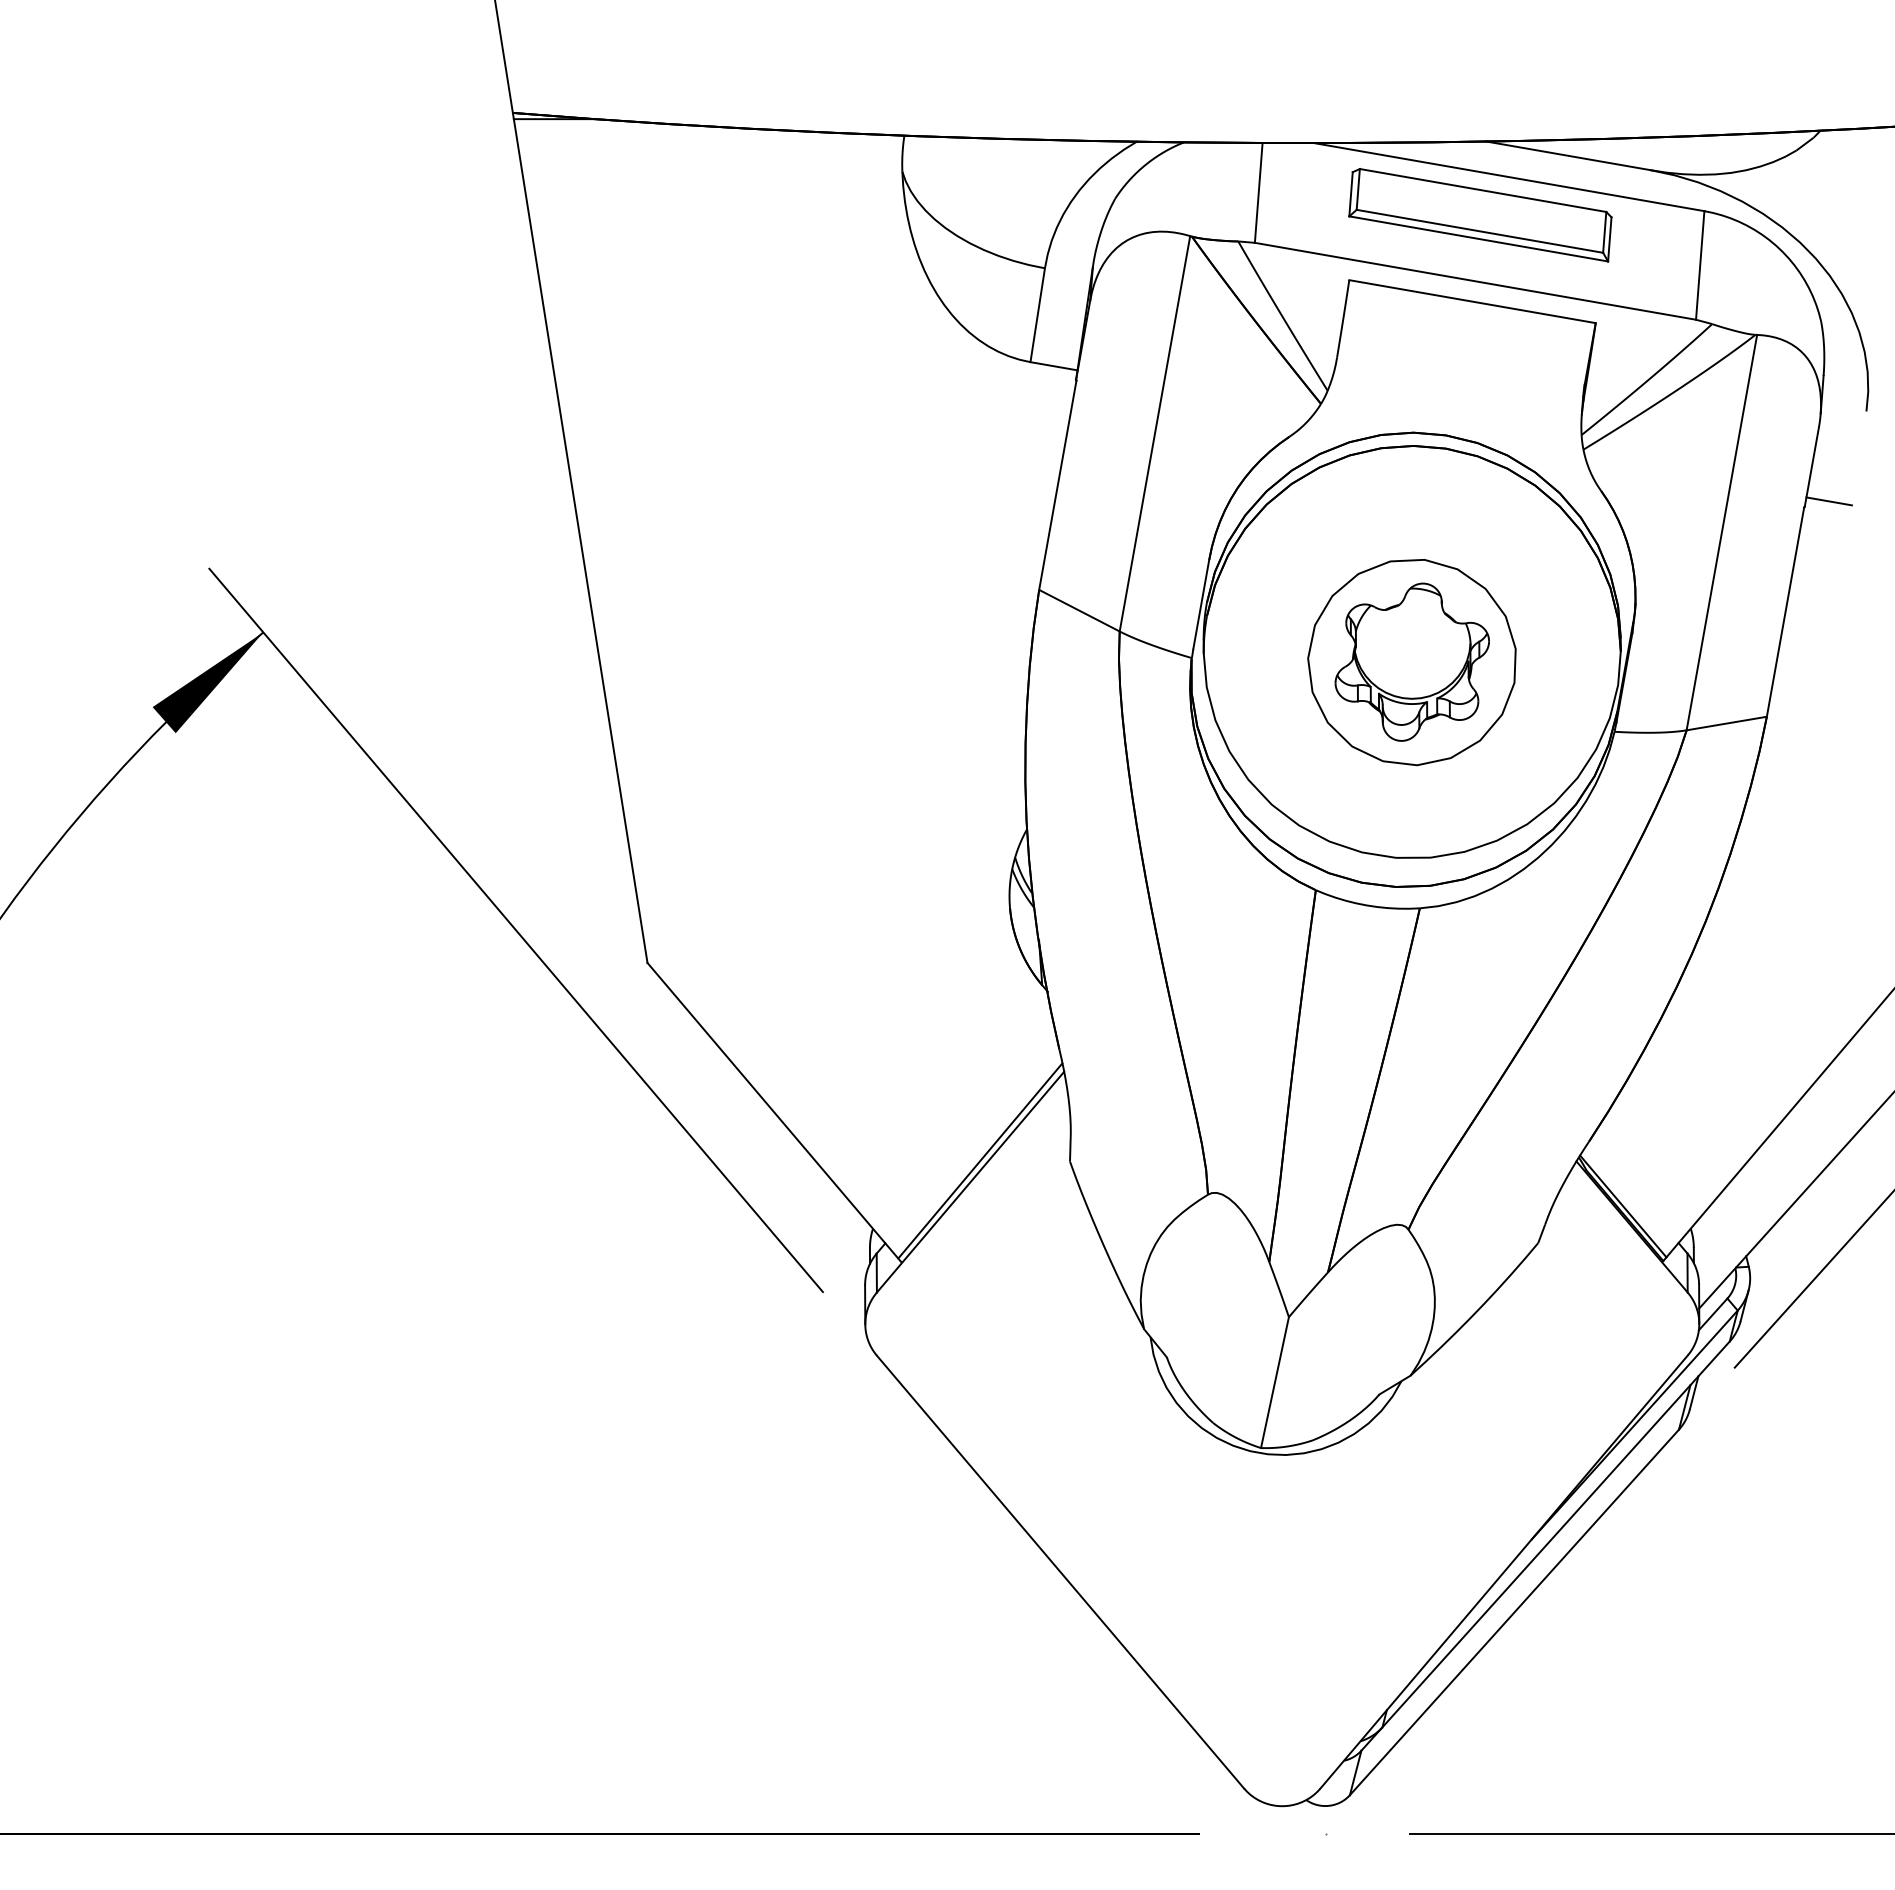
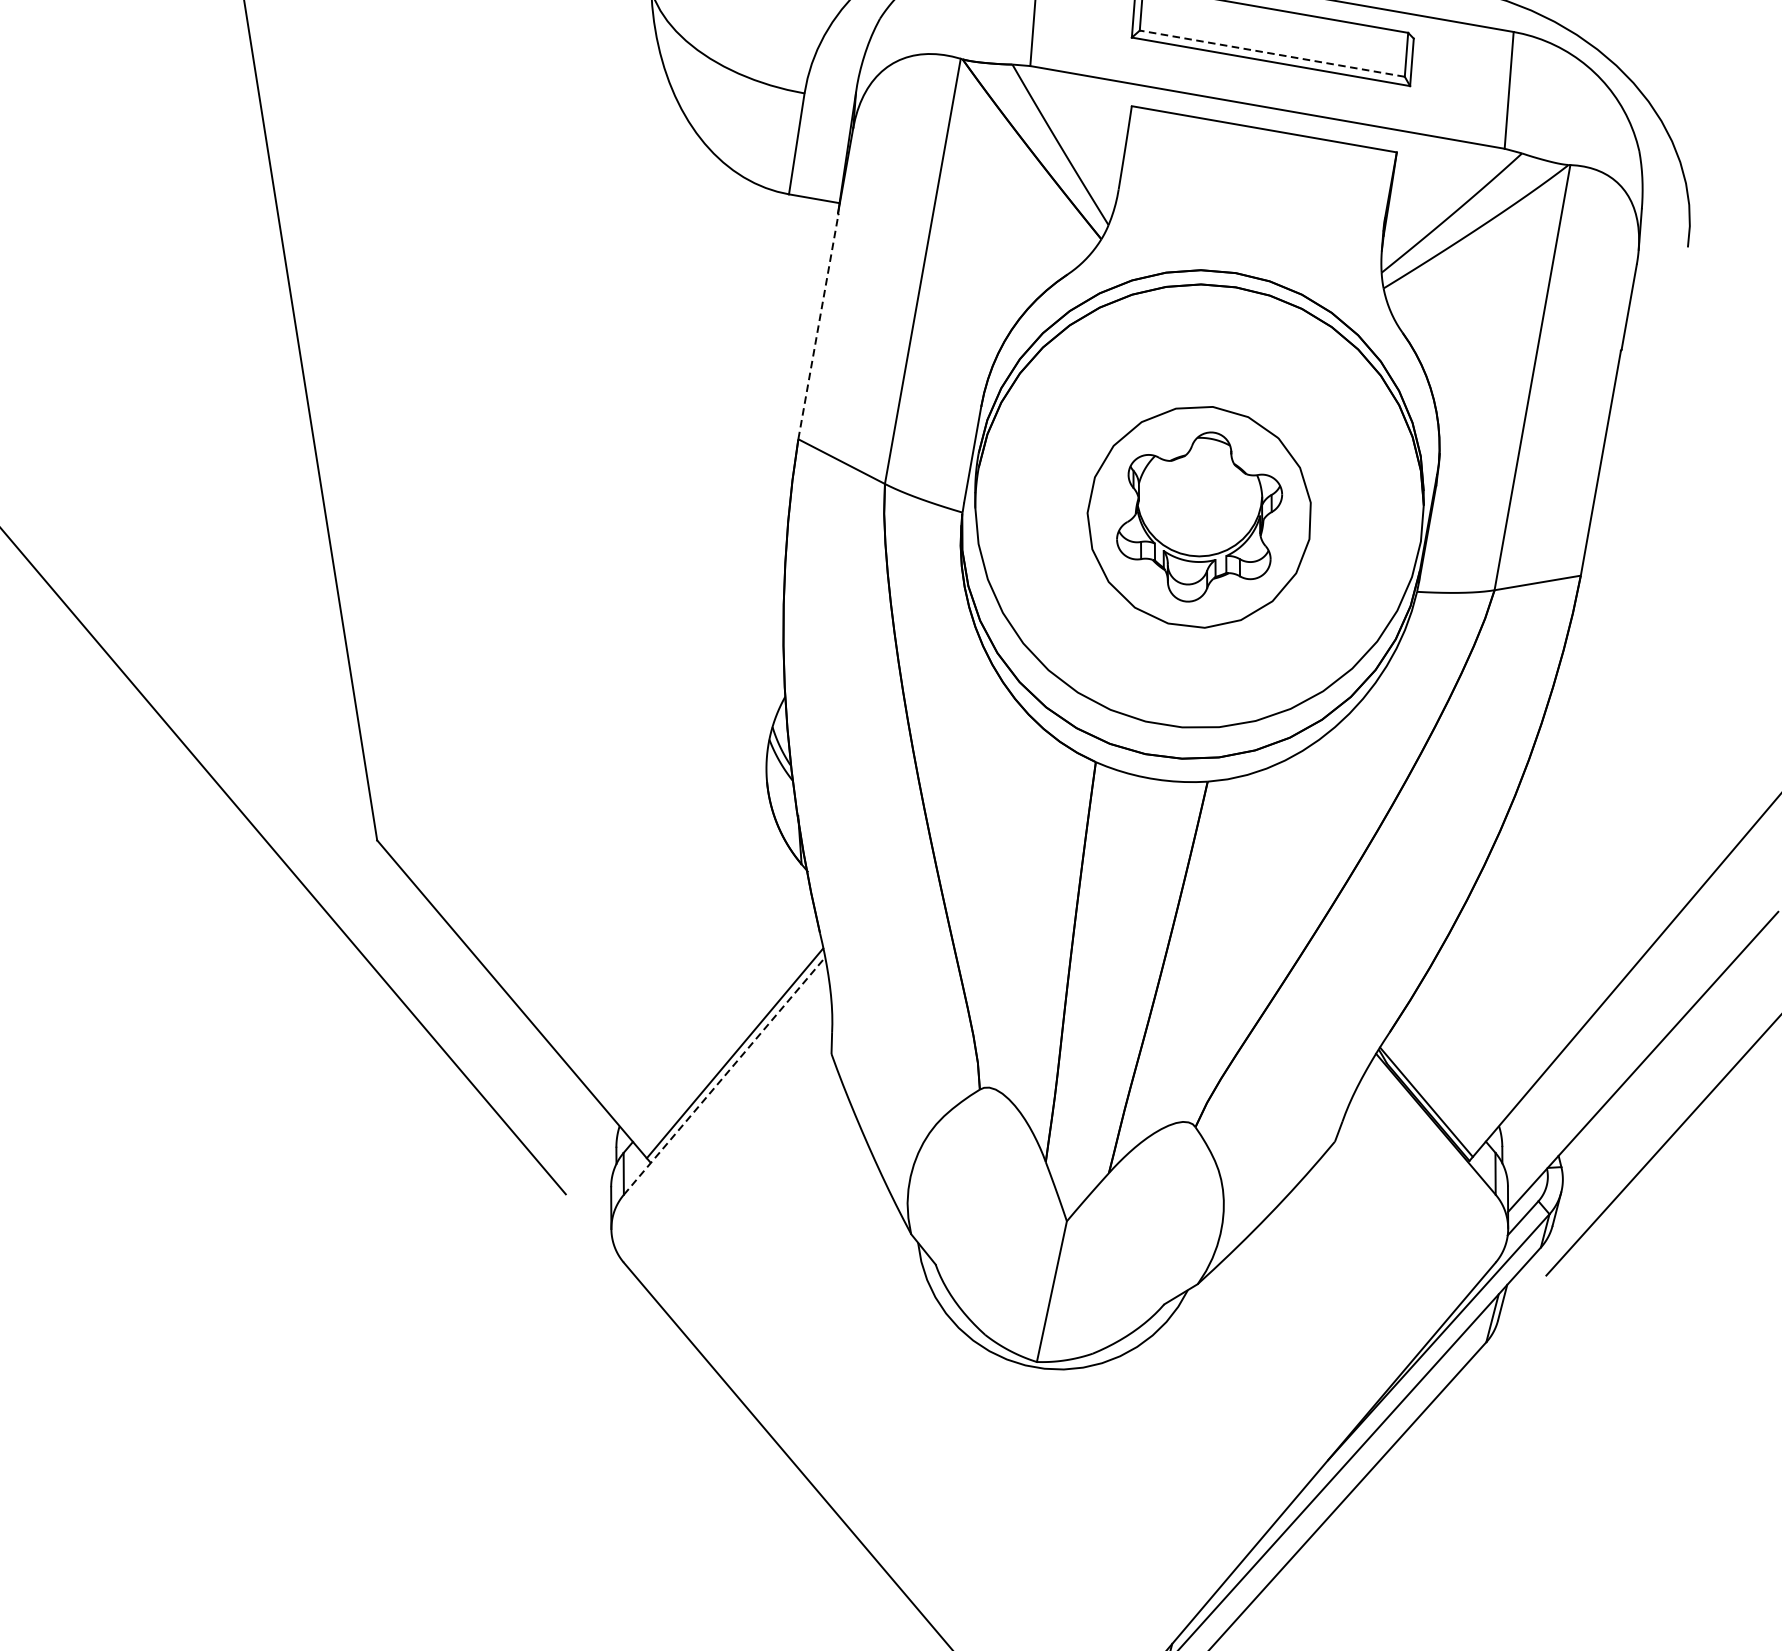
line: (1479, 231) -> (1271, 53), solid -> dashed
line: (1057, 484) -> (818, 325), solid -> dashed
line: (1828, 501) -> (1647, 344), removed
line: (970, 1182) -> (724, 1076), solid -> dashed

